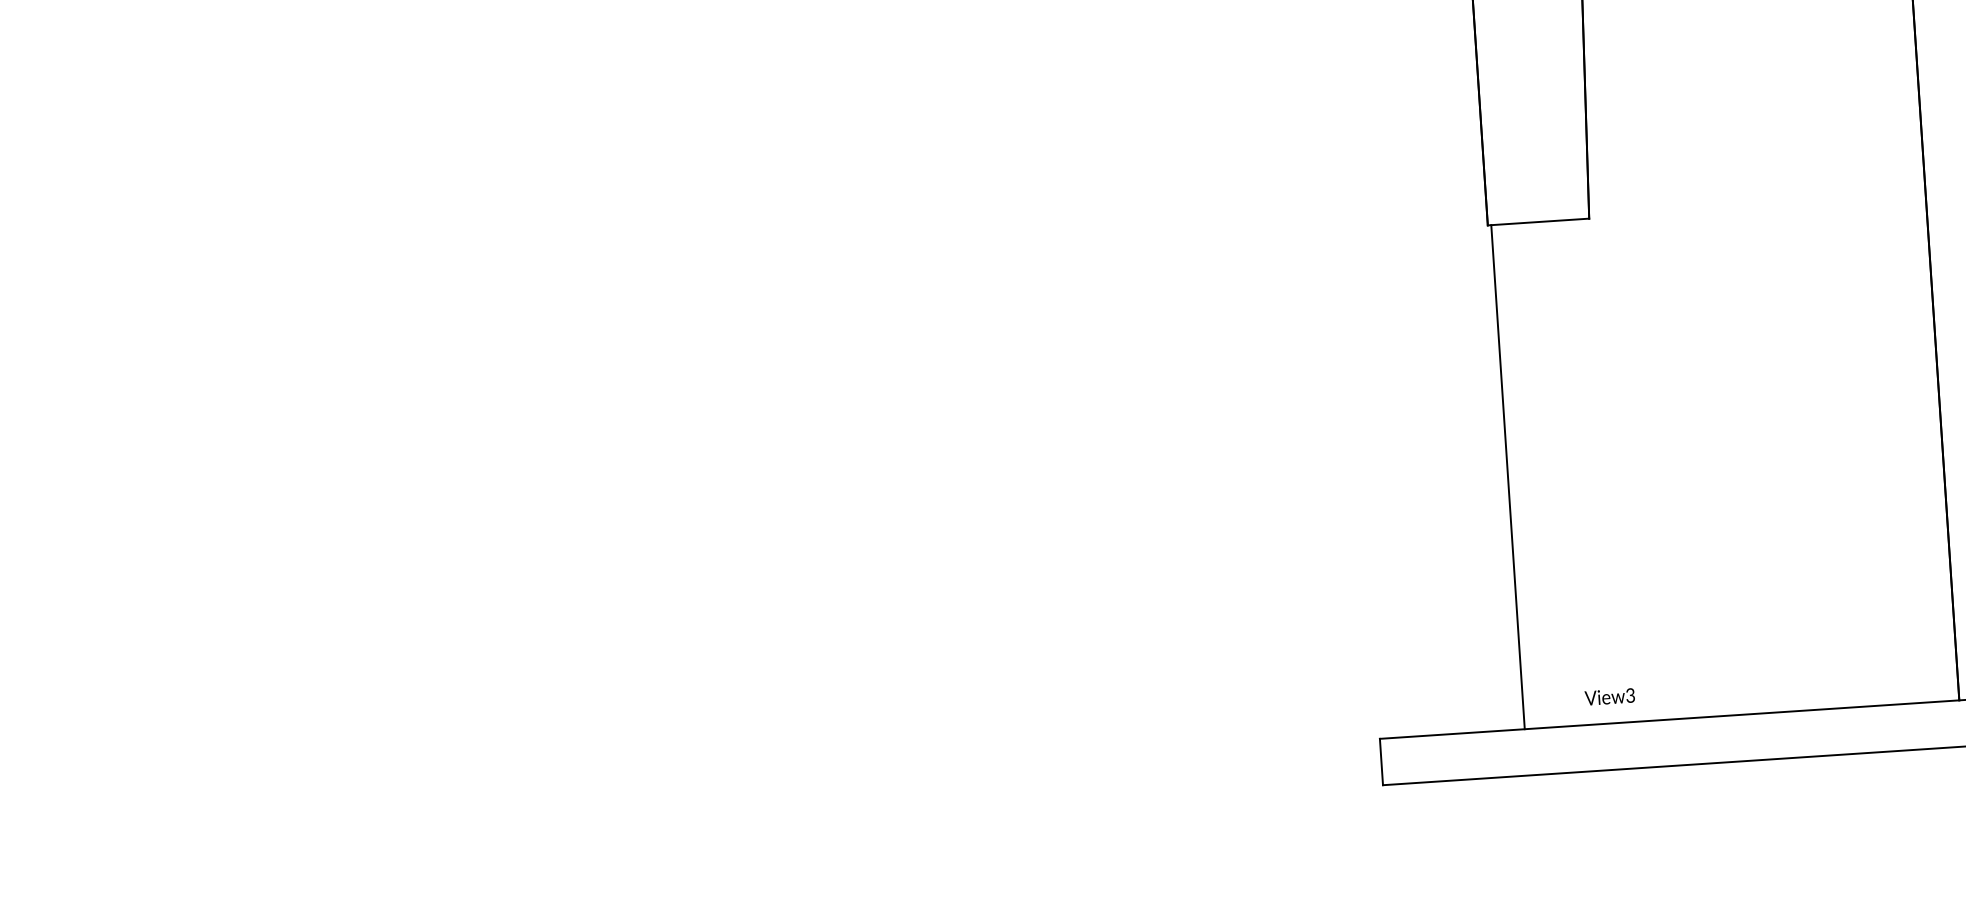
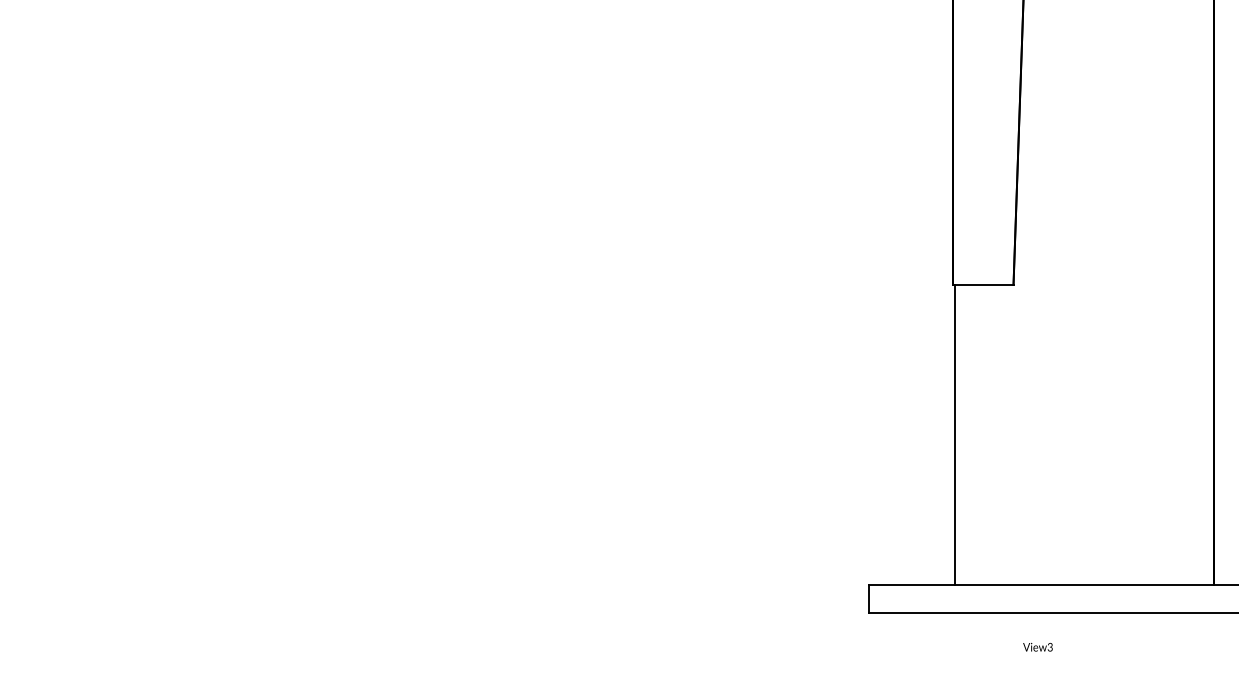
text: (1609, 697) -> (1037, 647), moved

